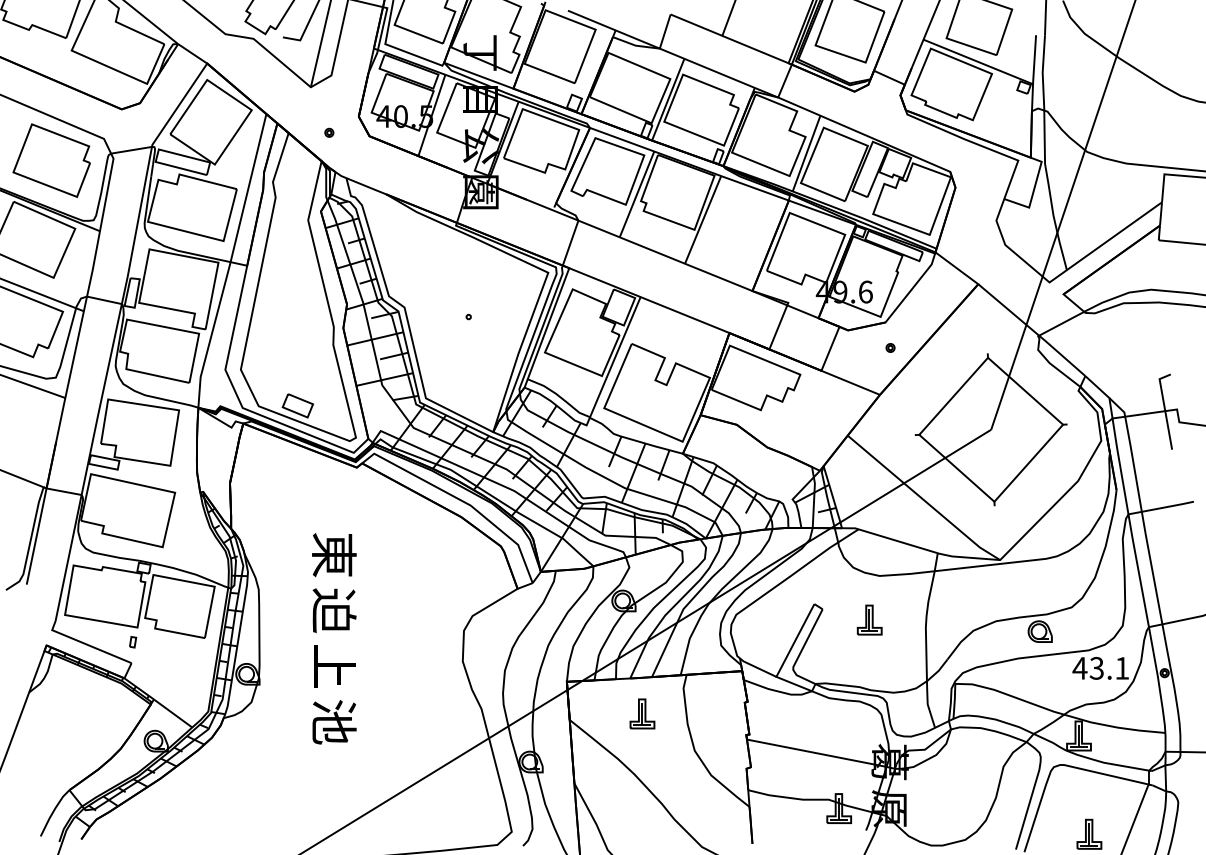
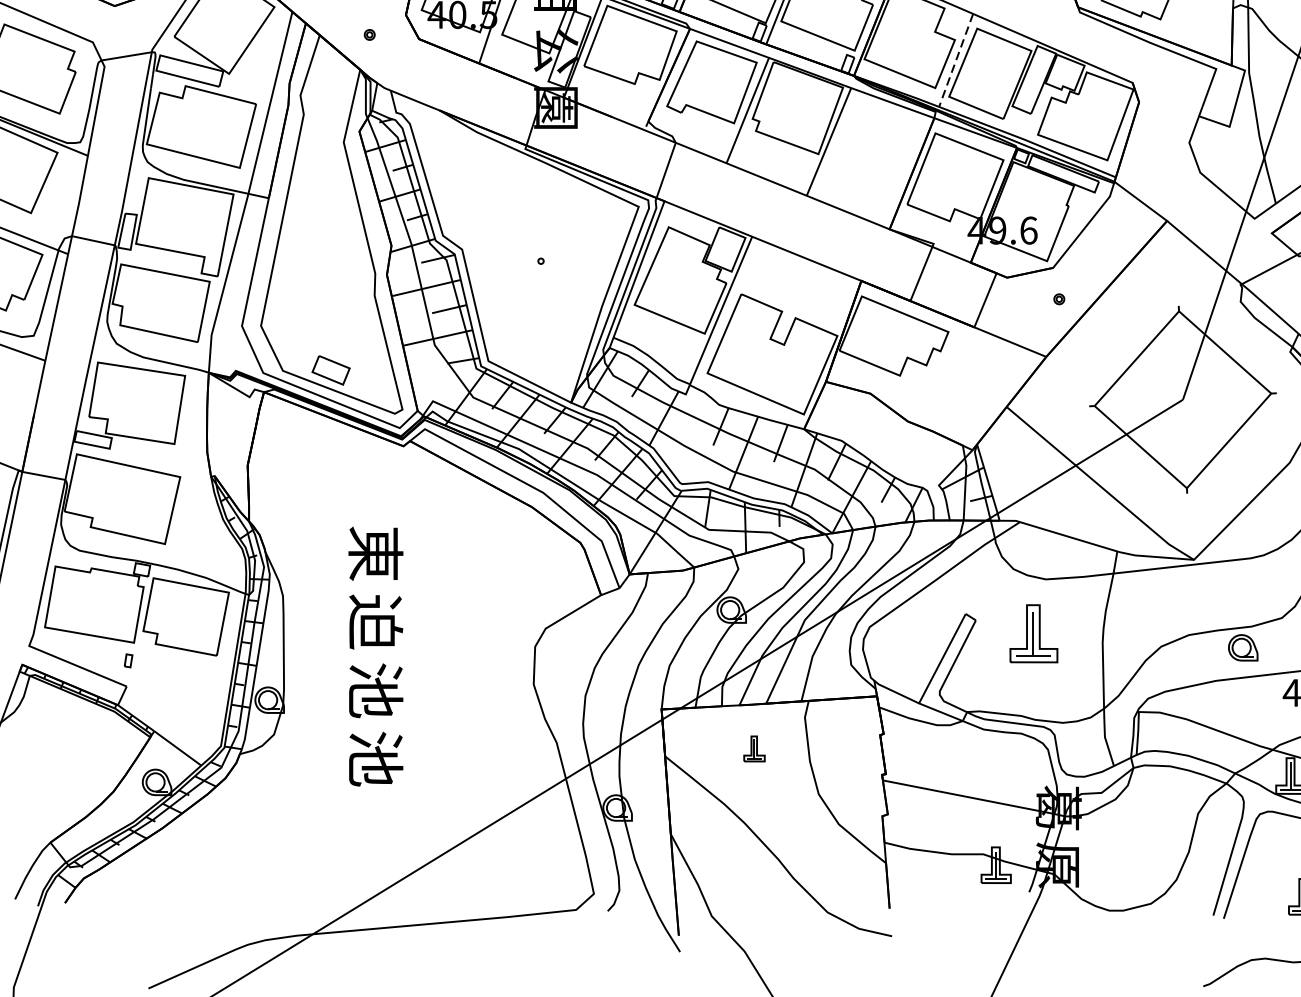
line: (806, 154) -> (956, 61), solid -> dashed
part: (869, 619) -> (1033, 632), size x1.6
text: (334, 666) -> (376, 690), 上 -> 池
part: (642, 713) -> (754, 748), size x0.7

